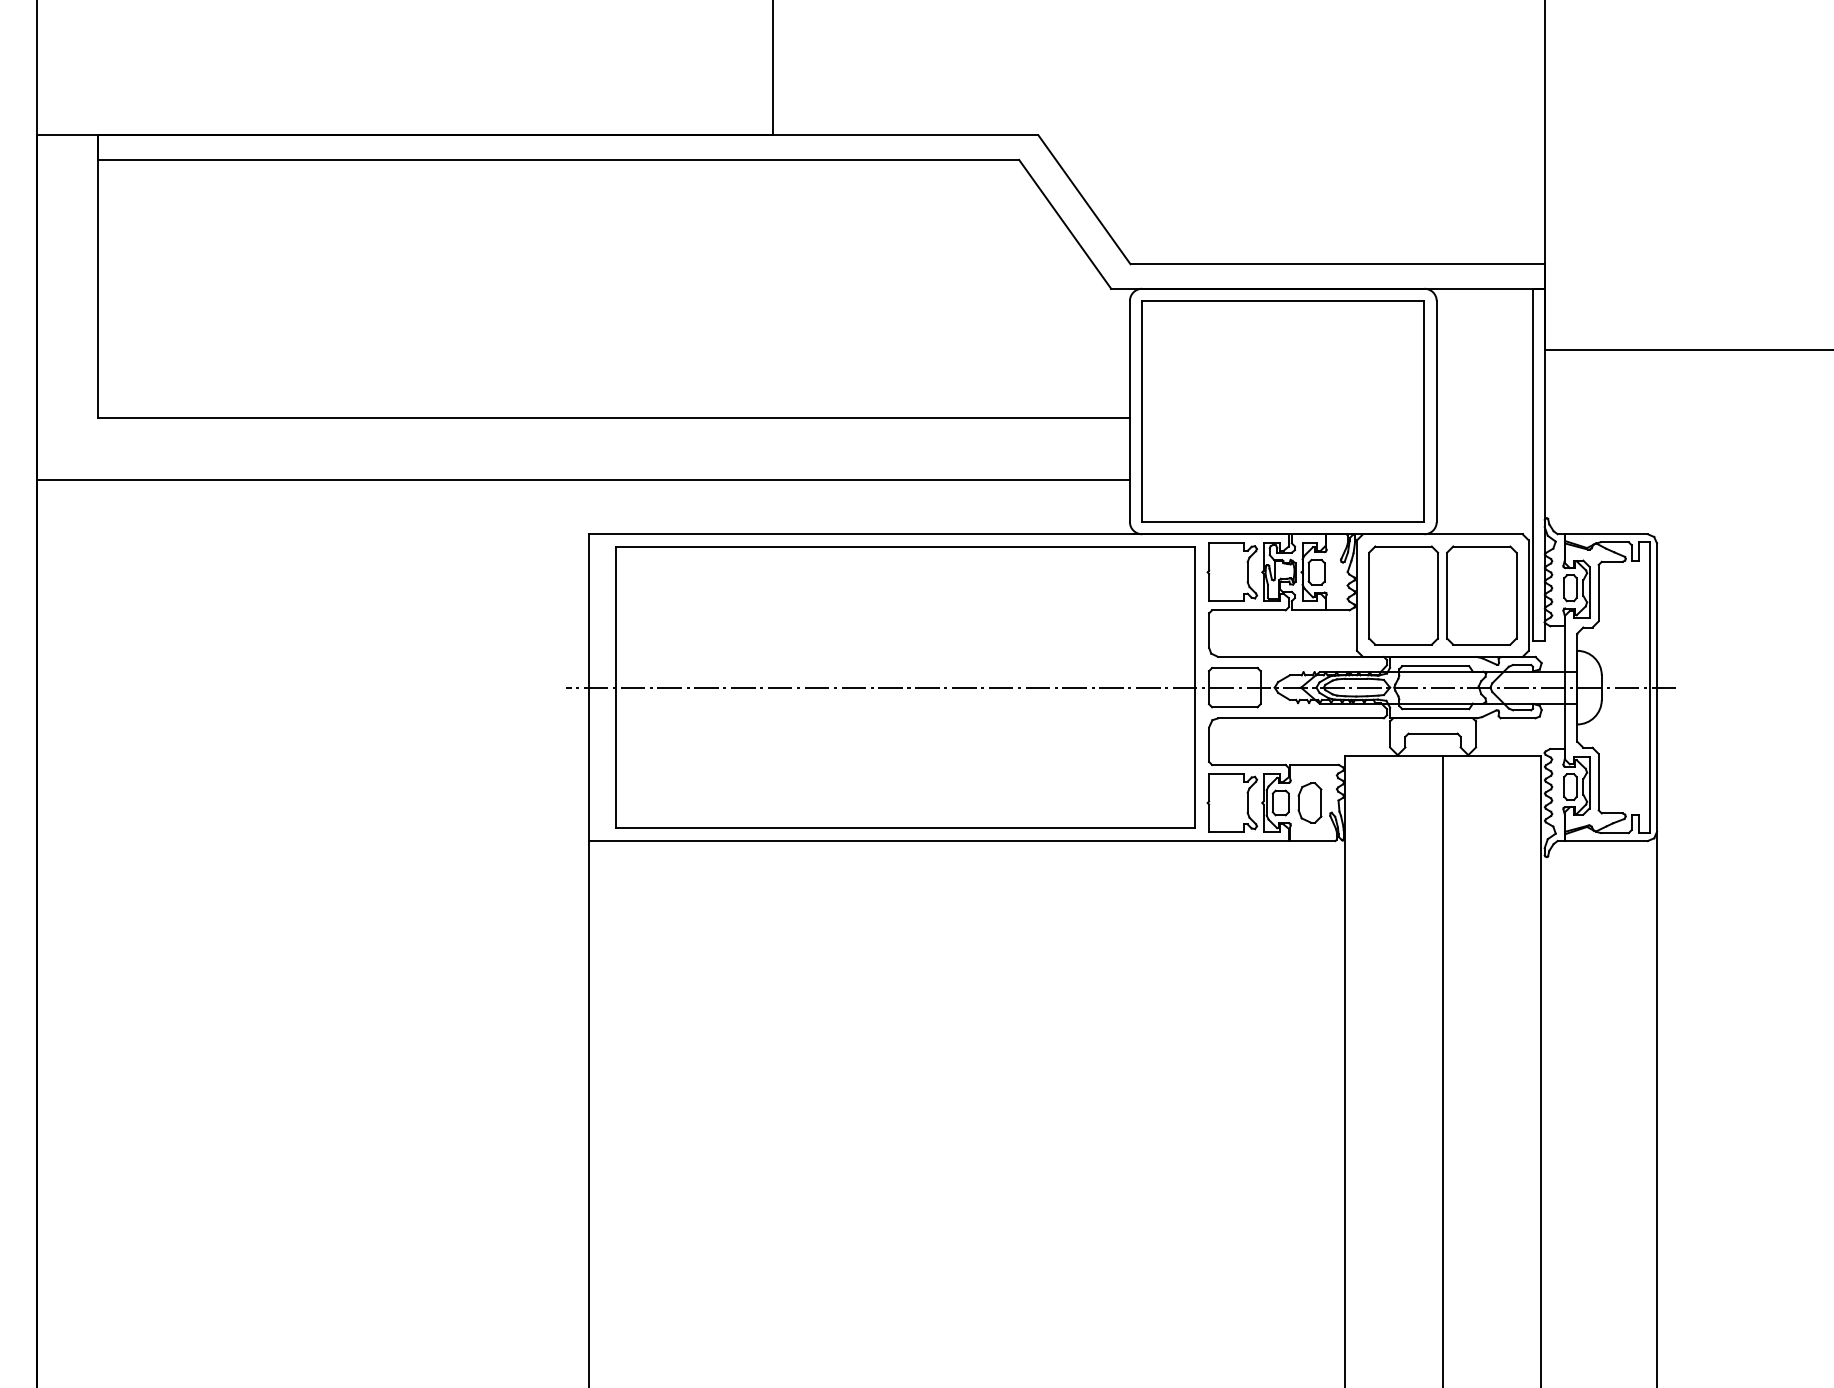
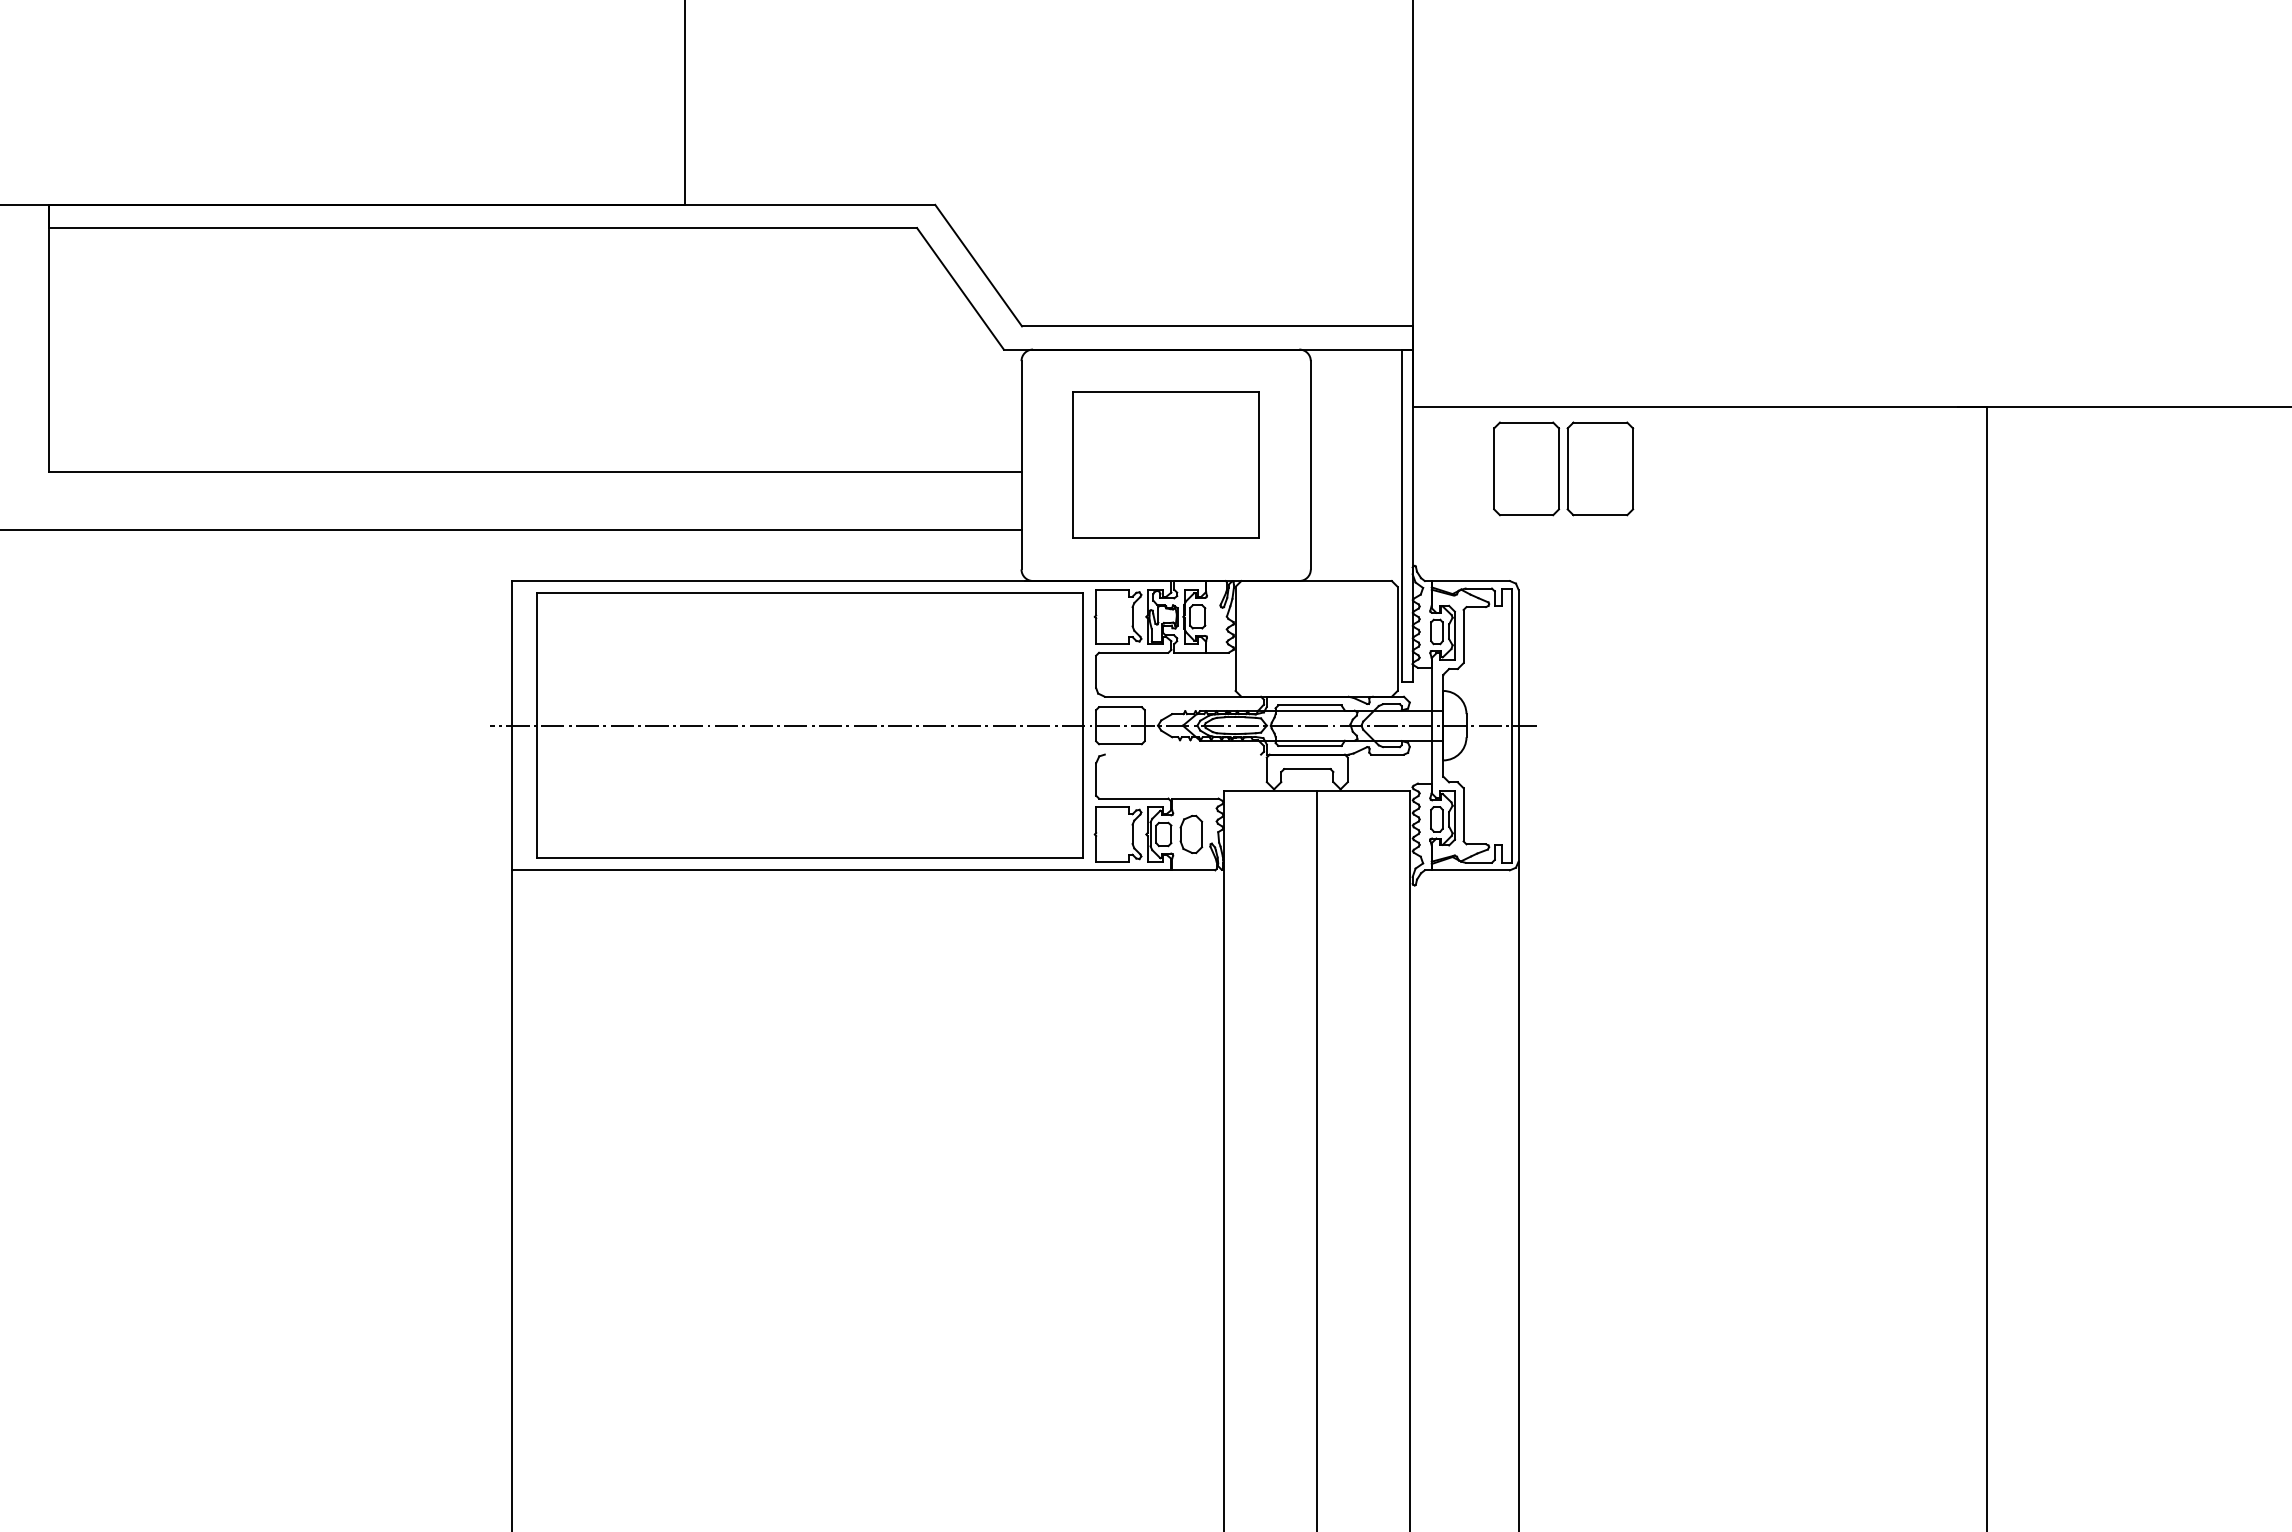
part: (1282, 410) -> (1165, 464), size x0.7
part: (1442, 595) -> (1563, 468), moved
line: (1300, 718) -> (1182, 754), removed

